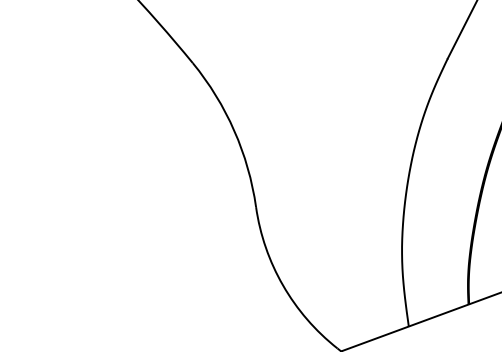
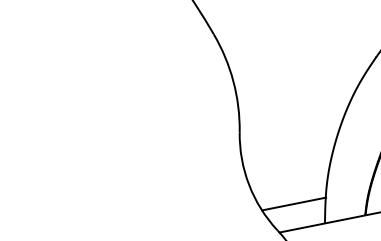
line: (357, 303) -> (294, 203), added

